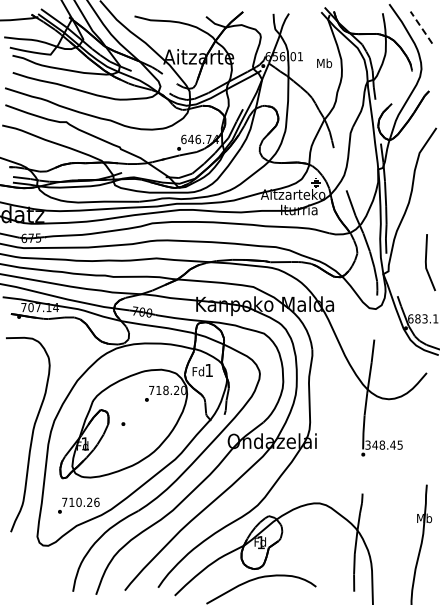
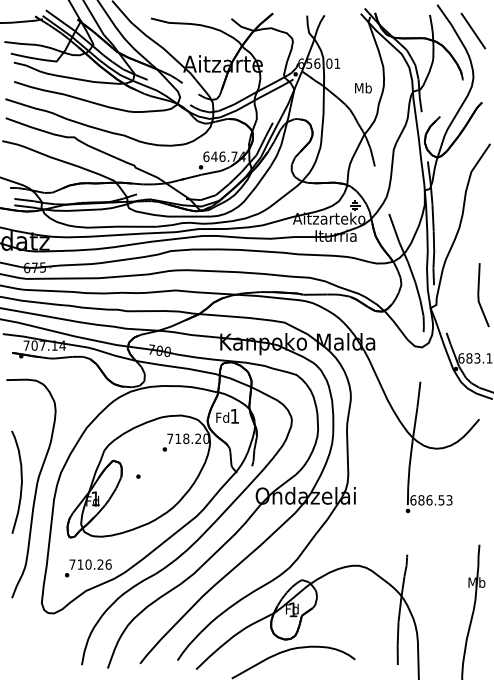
line: (421, 27) -> (473, 30), dashed -> solid
text: (324, 63) -> (363, 88), moved
curve: (18, 428) -> (20, 481), added
text: (383, 444) -> (430, 499), 348.45 -> 686.53

